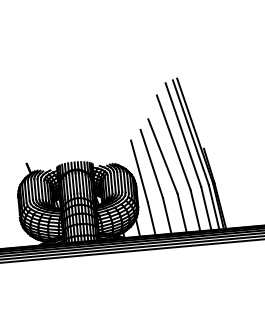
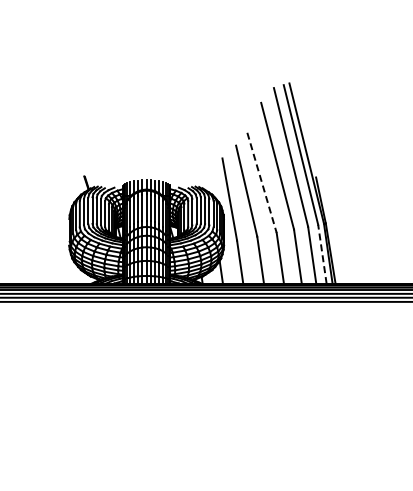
line: (163, 157) -> (262, 183), solid -> dashed
line: (214, 207) -> (322, 254), solid -> dashed

